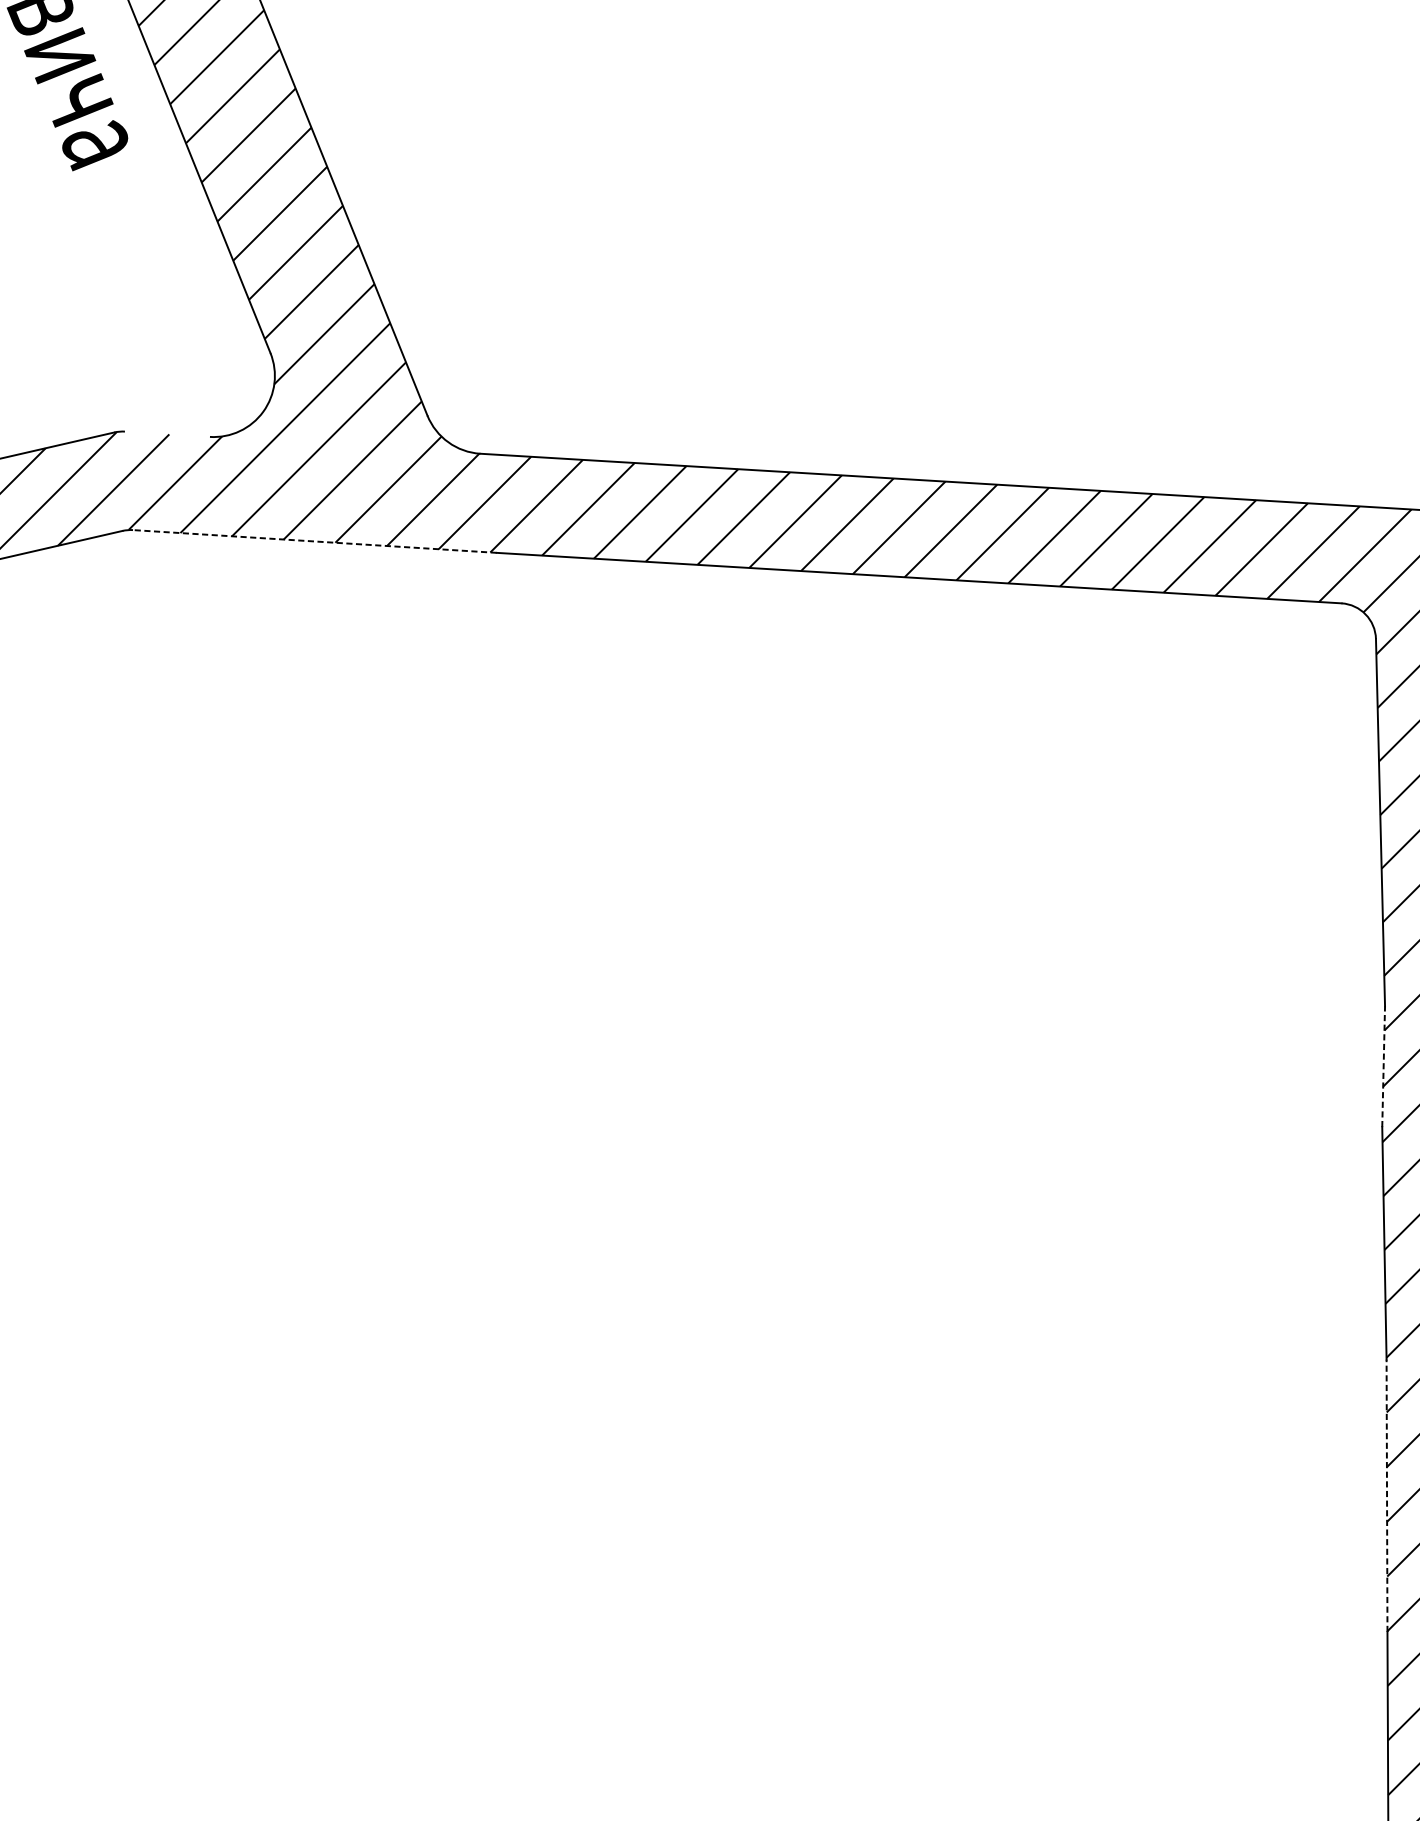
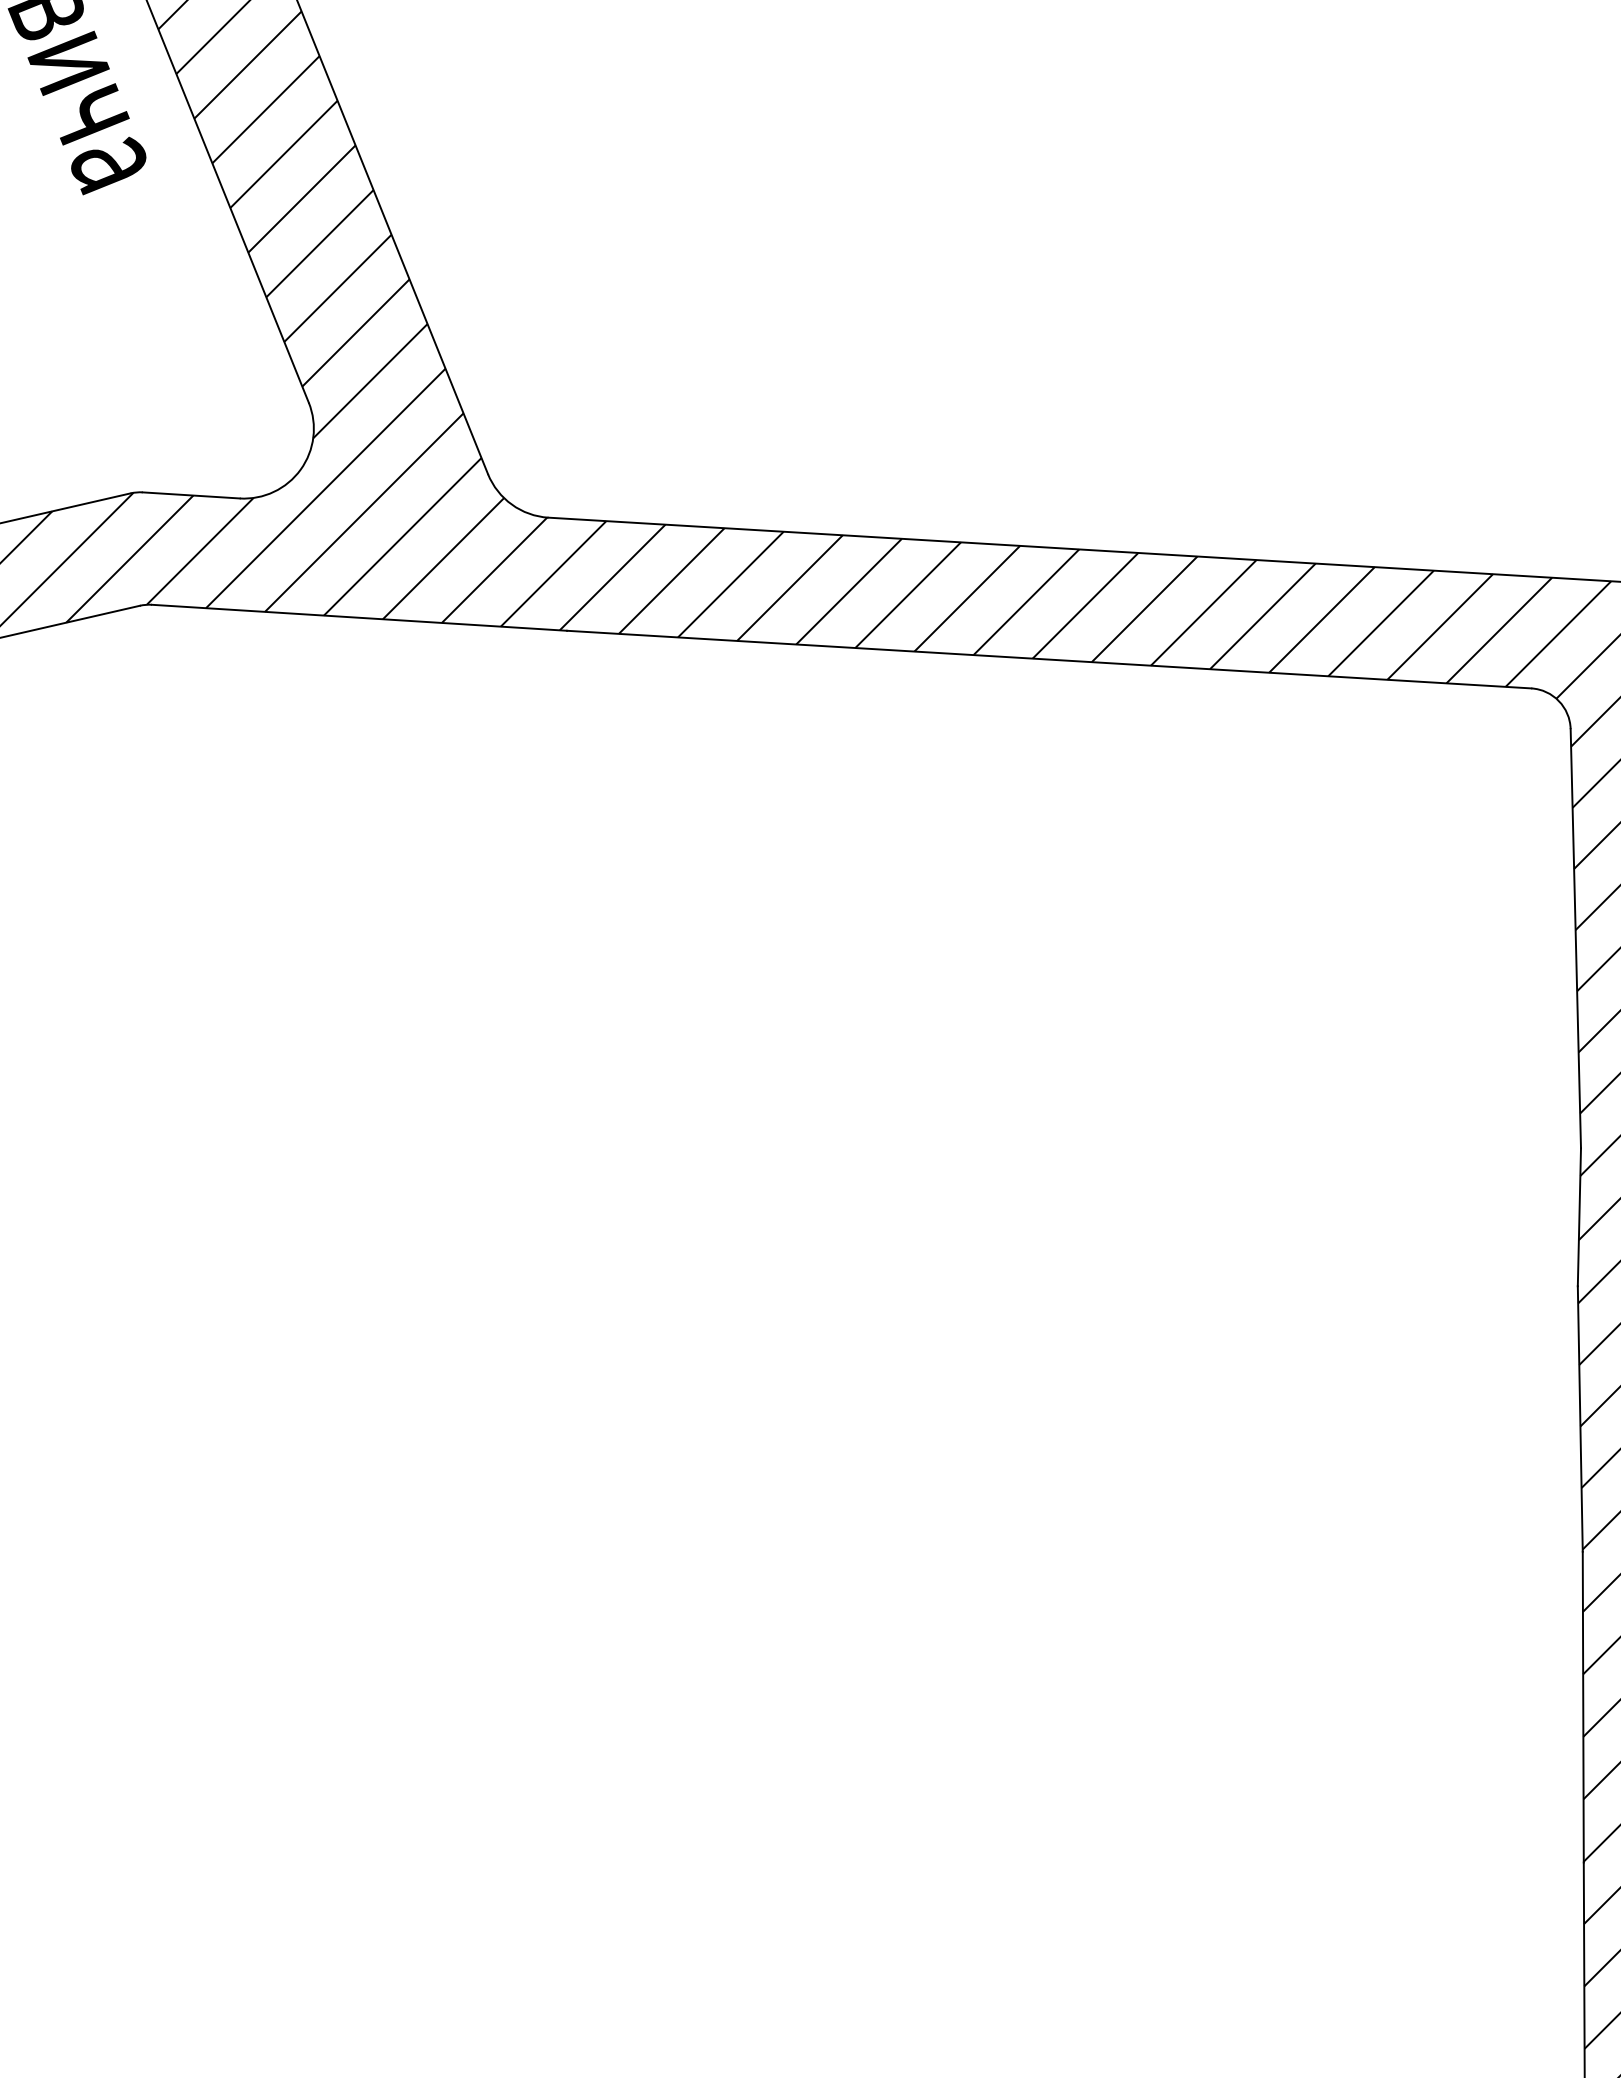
line: (166, 434) -> (190, 495), added
line: (314, 541) -> (359, 617), dashed -> solid
line: (1383, 1066) -> (1579, 1217), dashed -> solid
line: (1387, 1495) -> (1583, 1706), dashed -> solid

